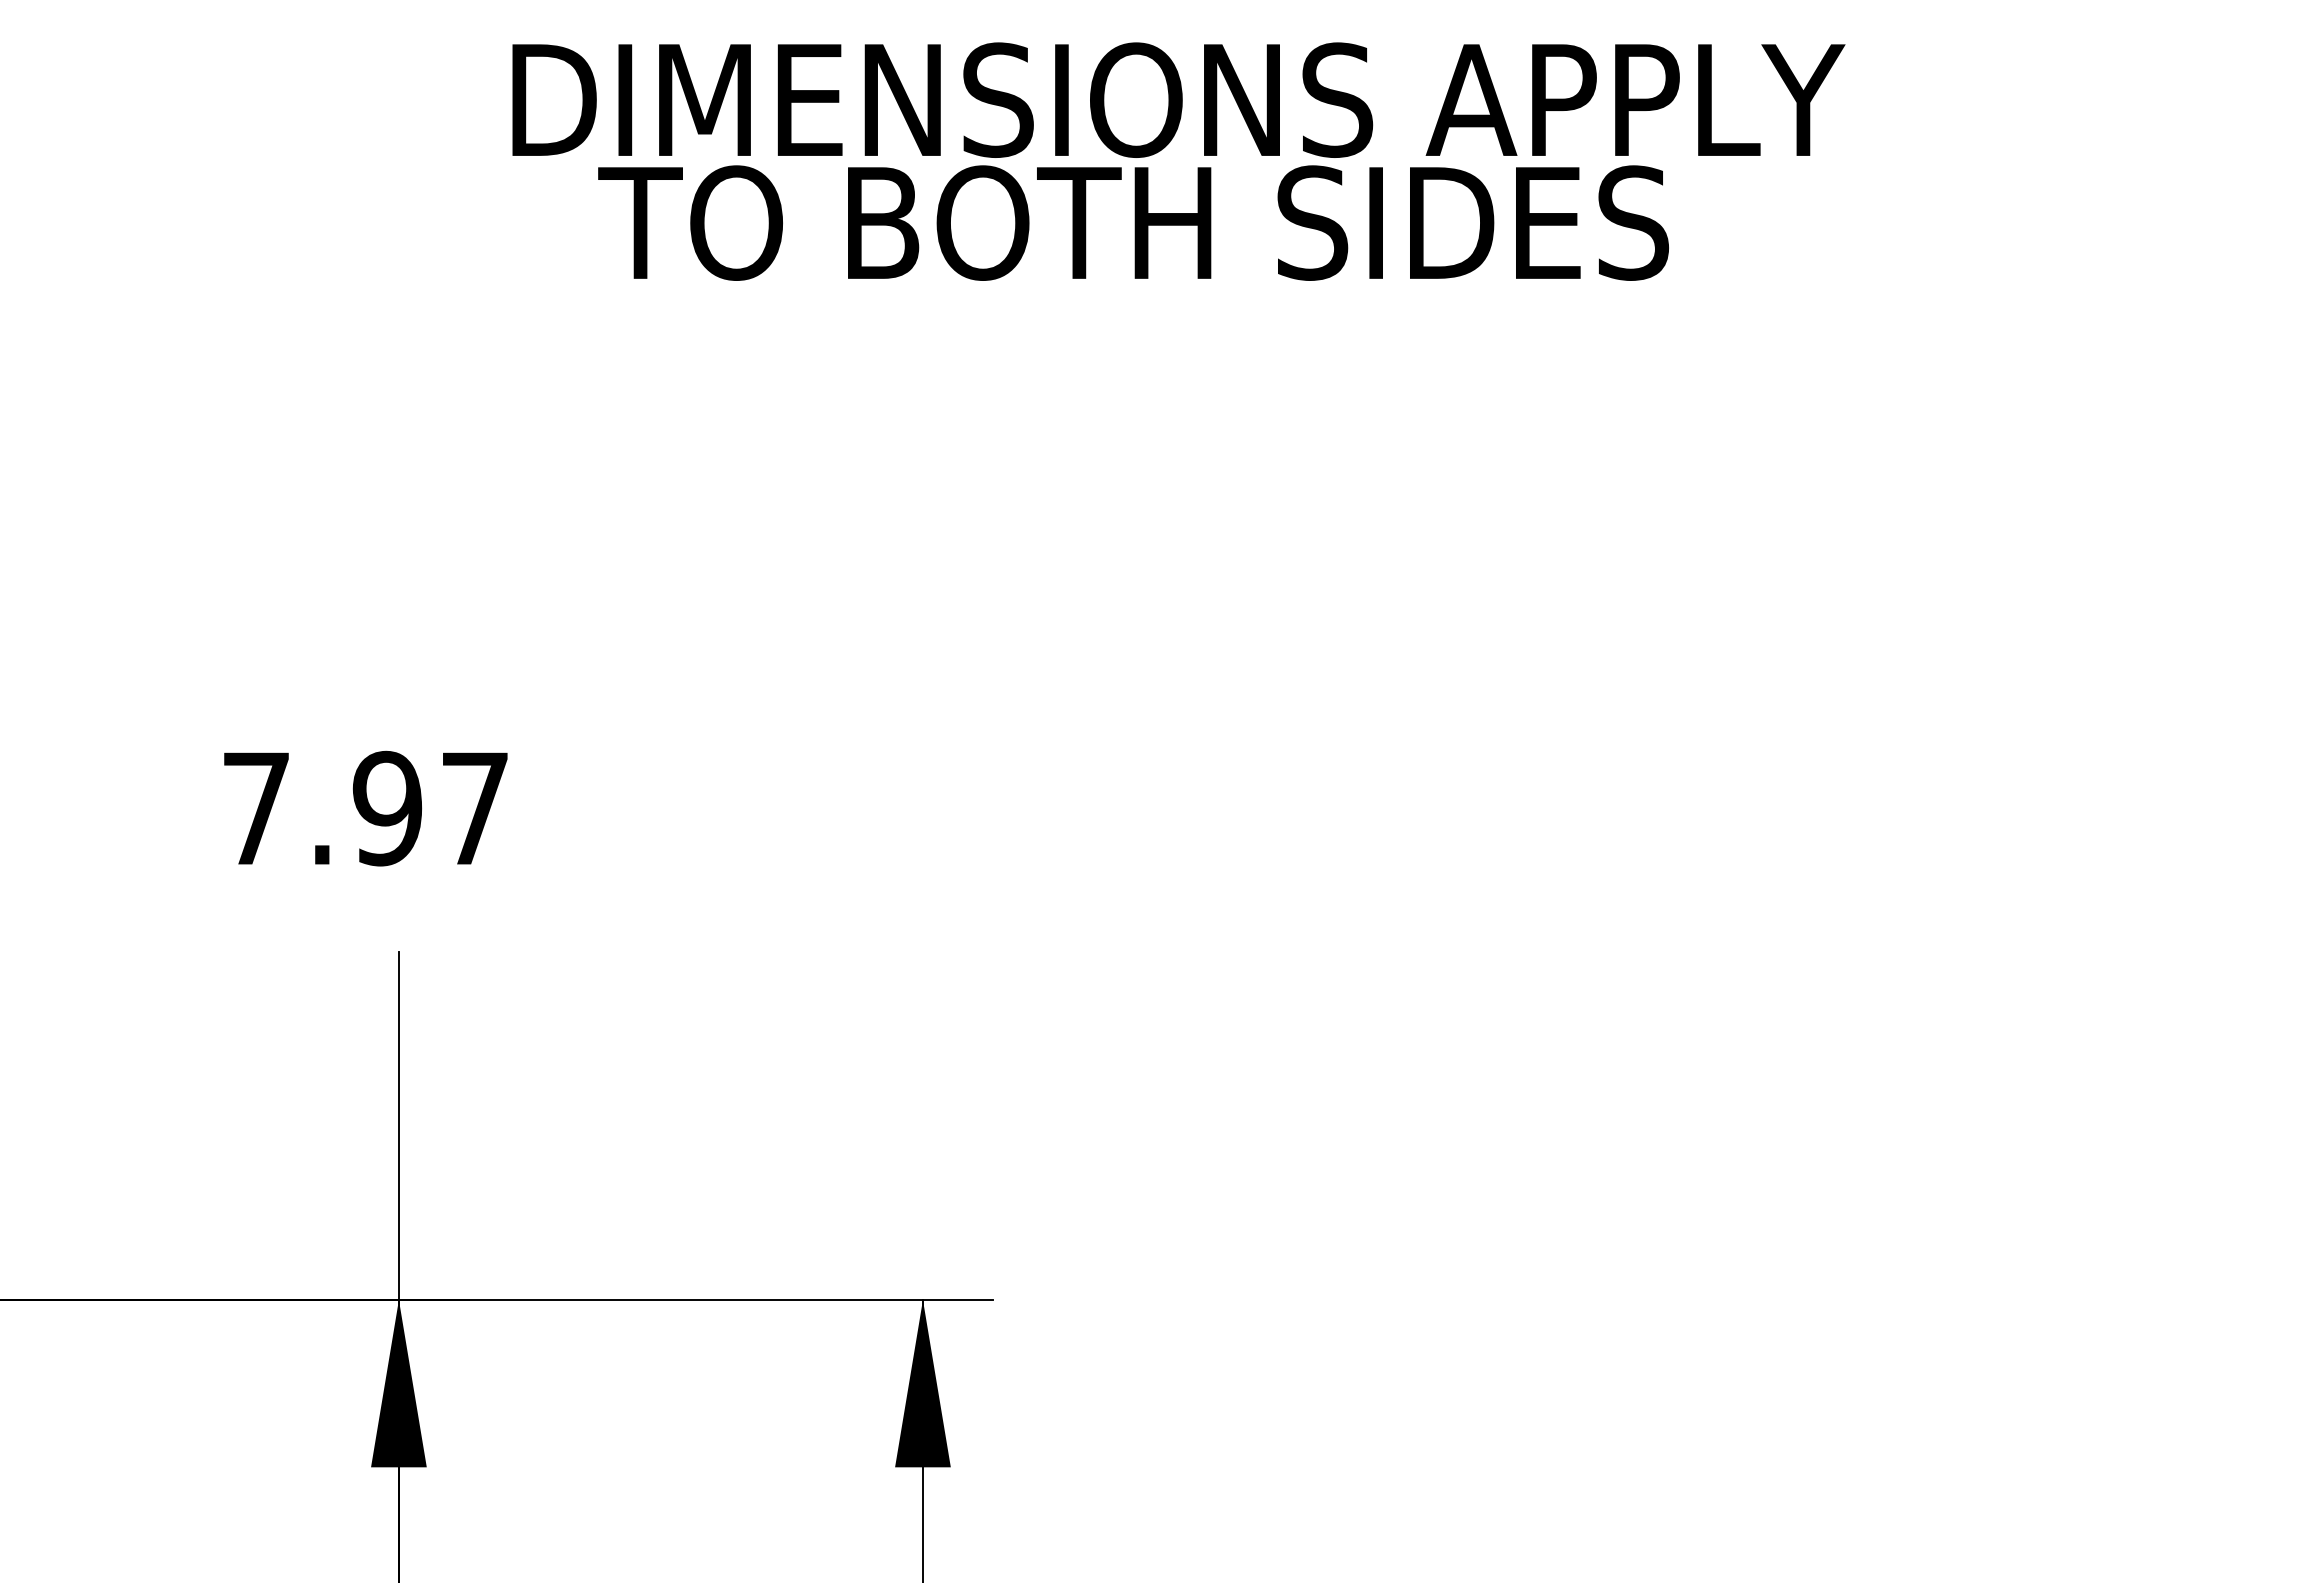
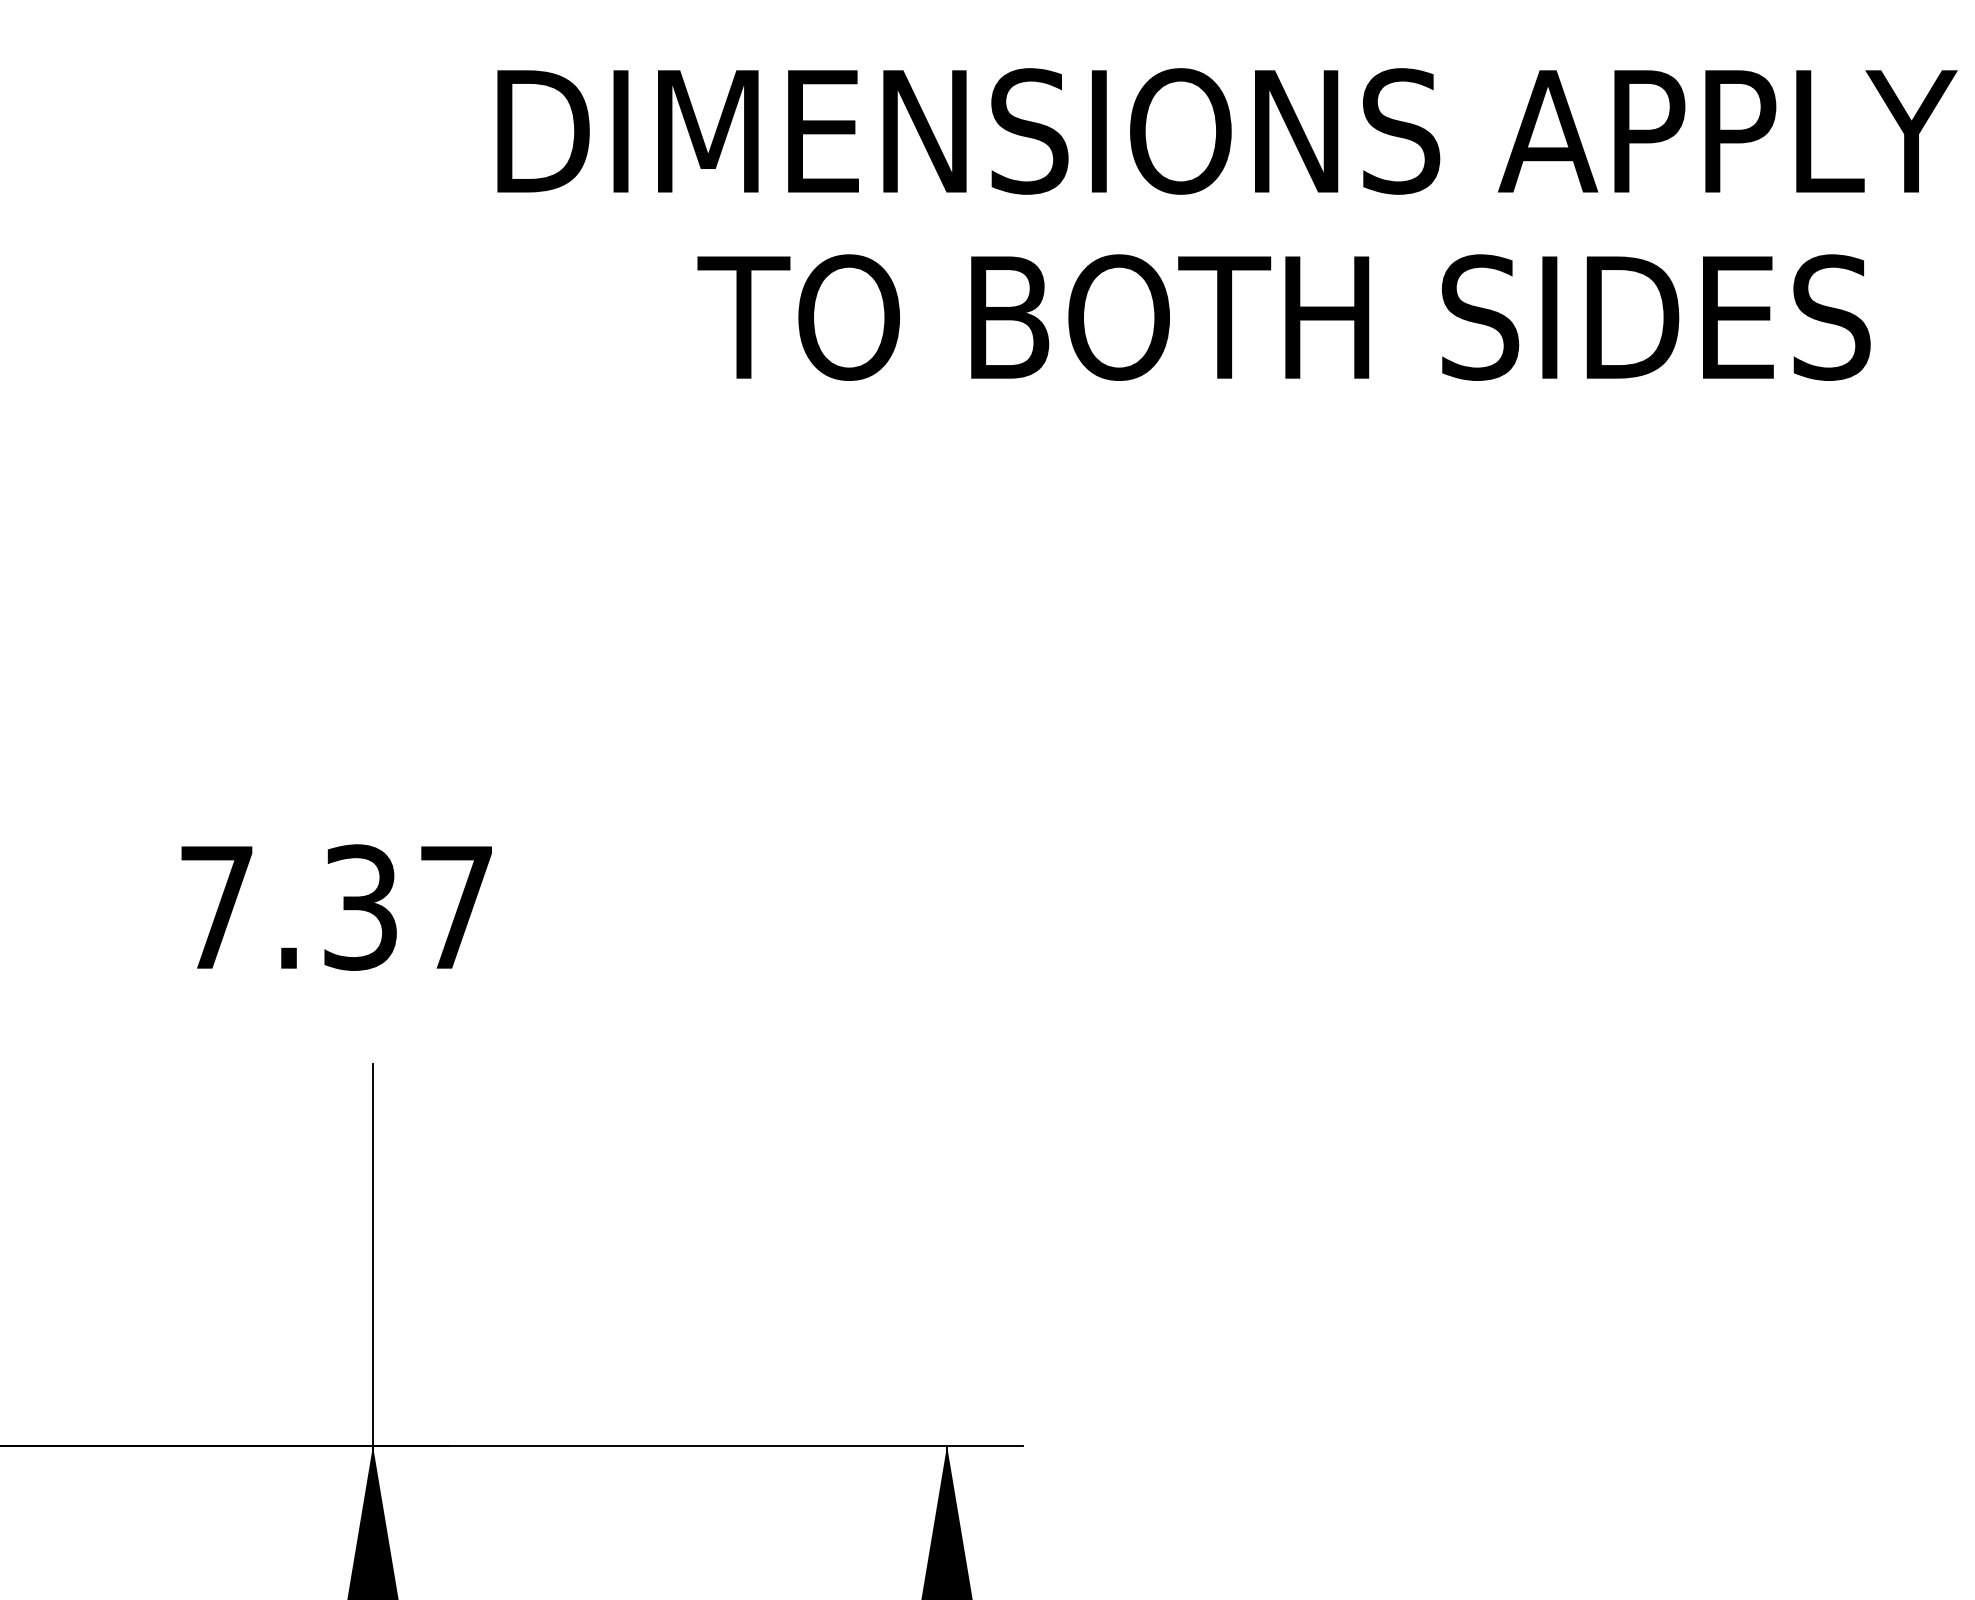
text: (1133, 222) -> (1283, 316), moved
text: (387, 808) -> (360, 907), 7.97 -> 7.37

